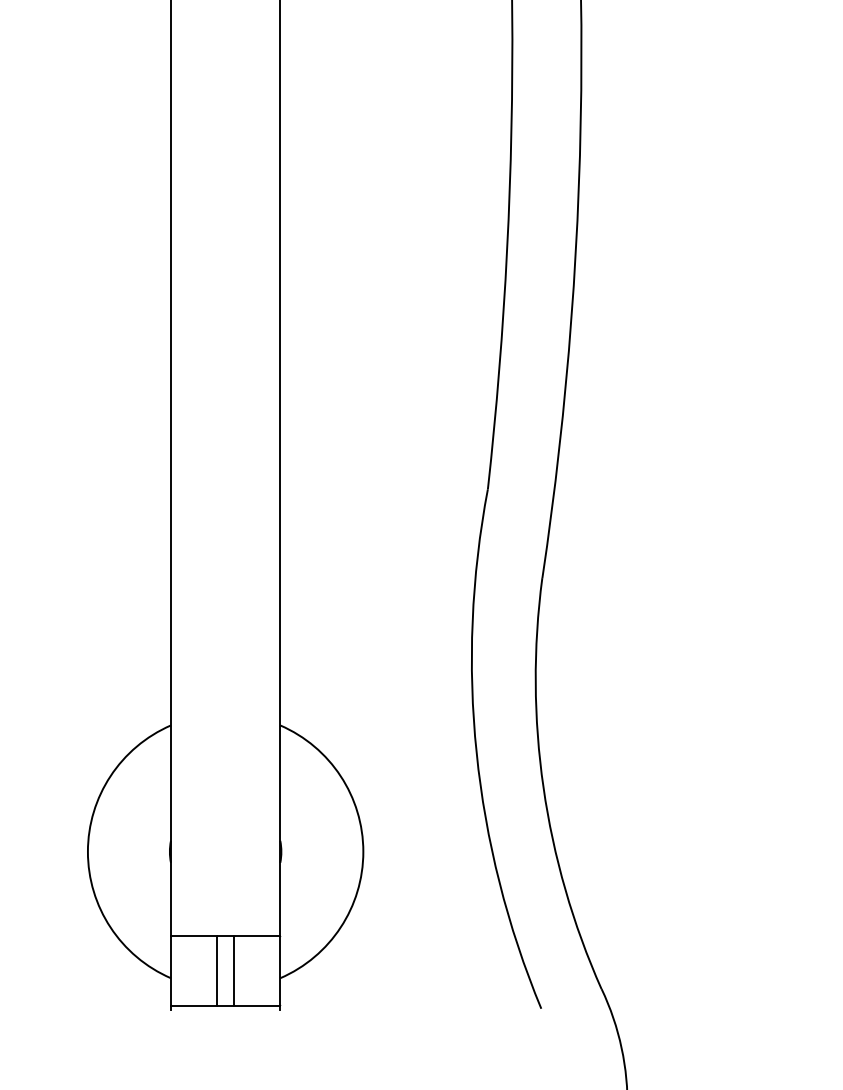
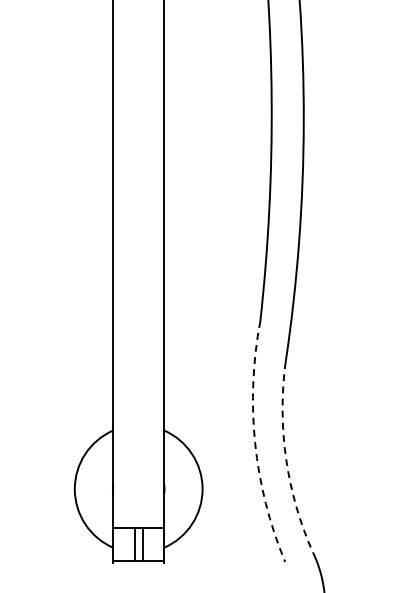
arc: (477, 753) -> (255, 443), solid -> dashed
arc: (544, 787) -> (286, 459), solid -> dashed

